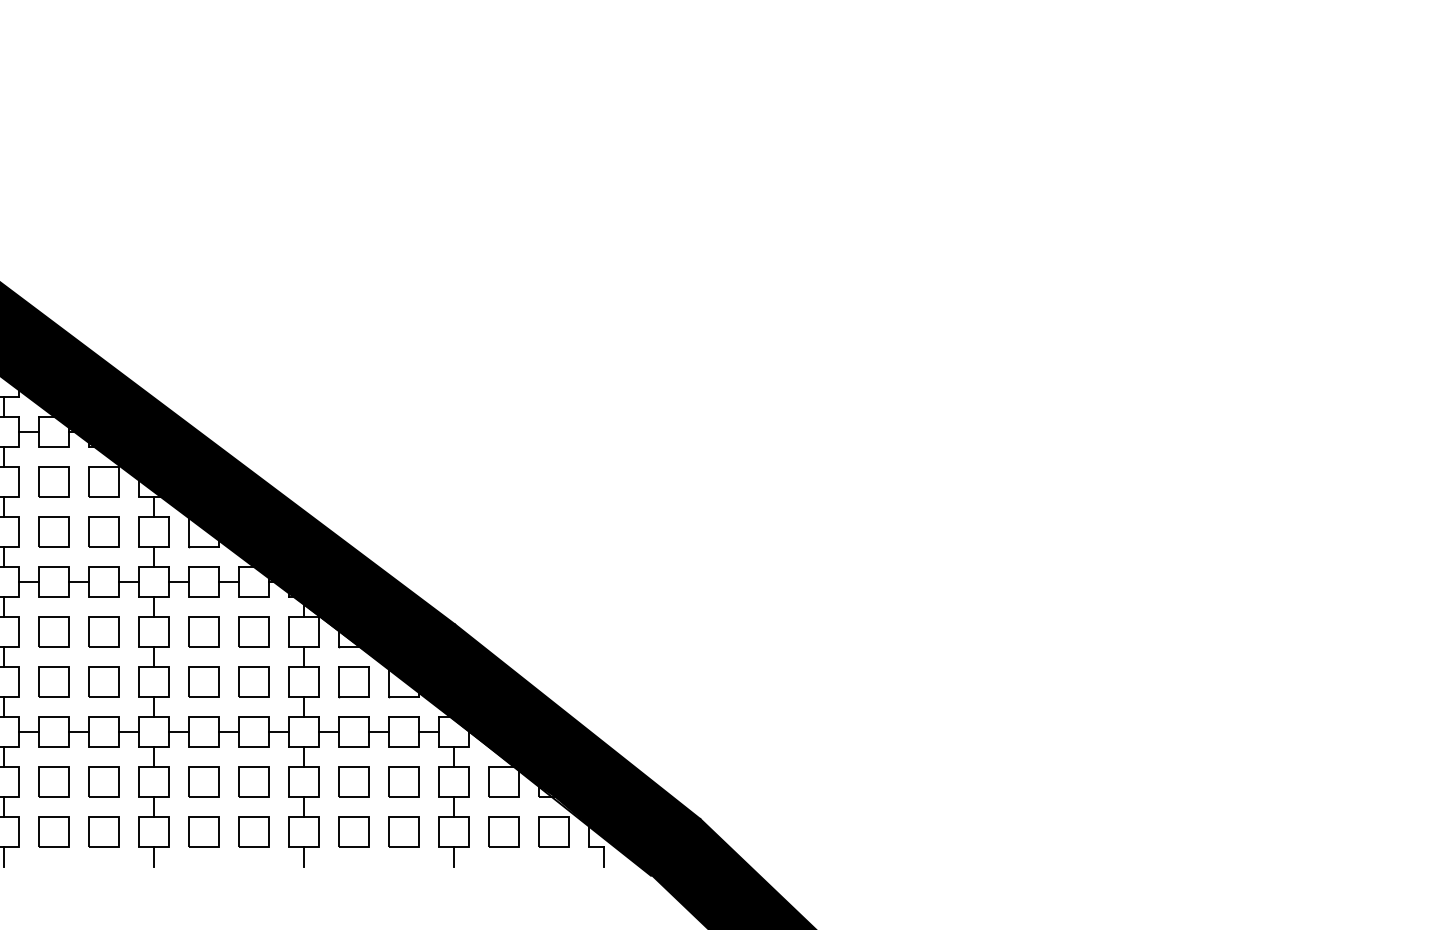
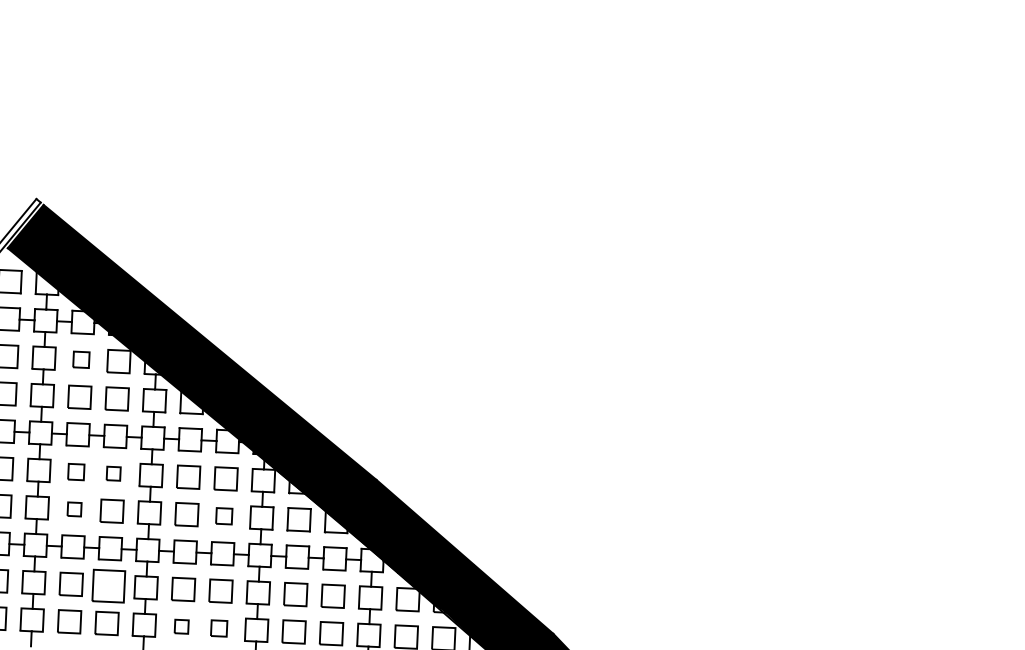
part: (53, 481) -> (80, 359), size x0.7
part: (53, 631) -> (75, 471), size x0.7
part: (103, 631) -> (113, 473), size x0.6
part: (53, 681) -> (74, 508), size x0.6
part: (253, 681) -> (223, 515), size x0.7
part: (103, 781) -> (108, 585), size x1.4
part: (203, 831) -> (181, 626), size x0.6
part: (253, 831) -> (218, 627), size x0.7

